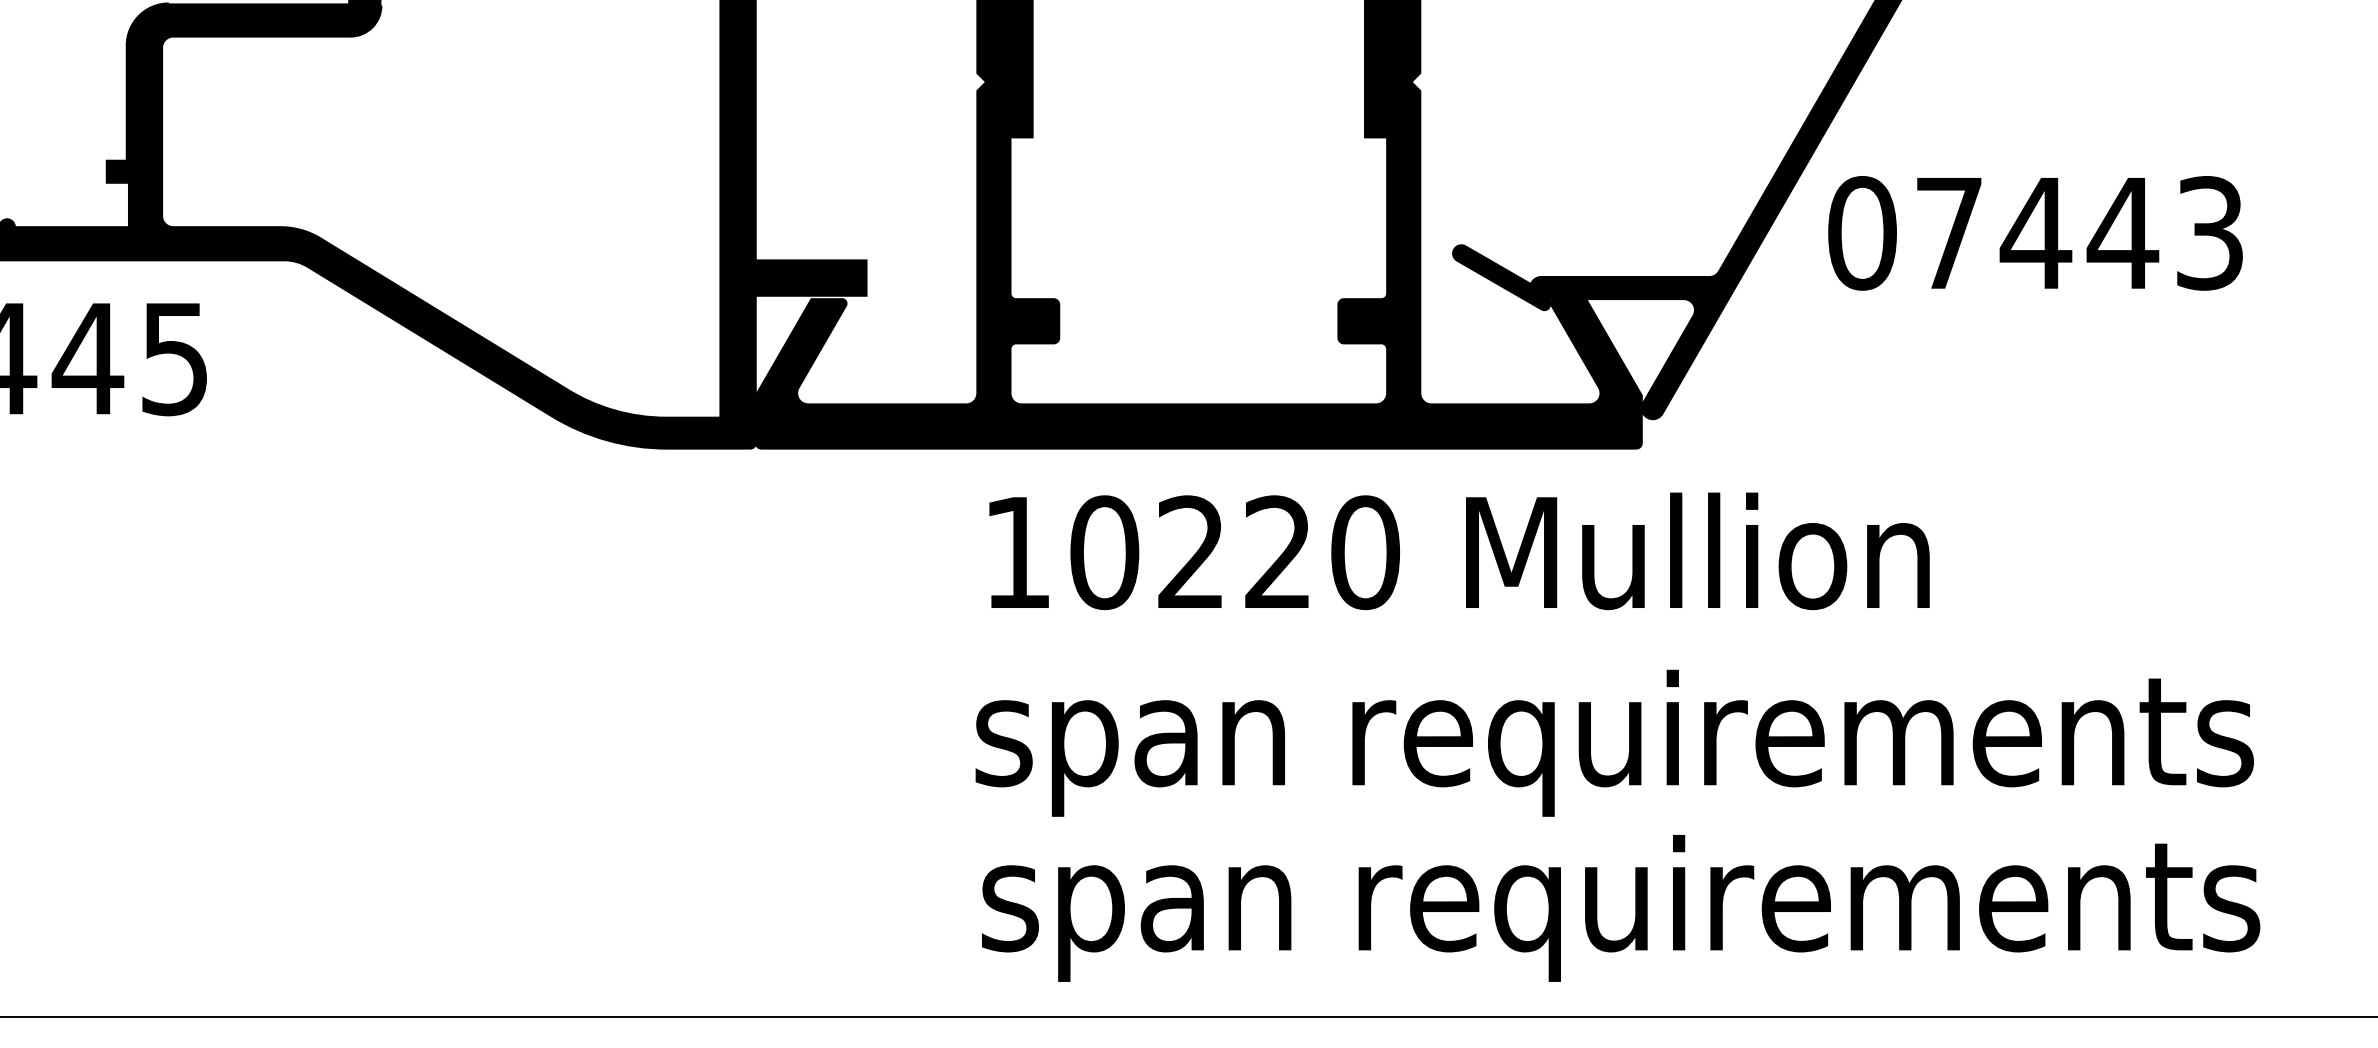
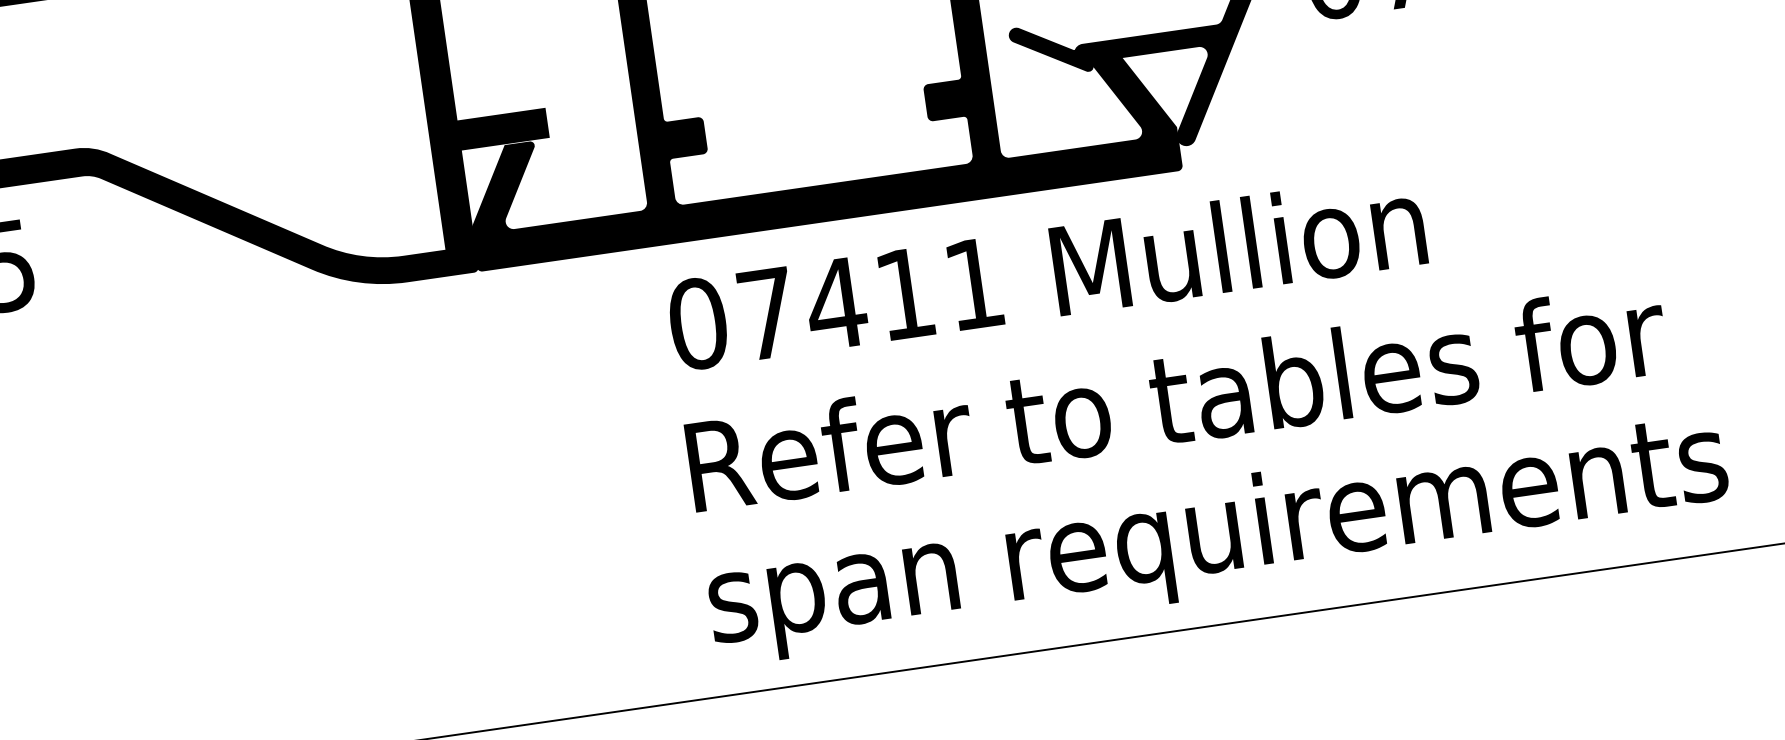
text: (1191, 552) -> (836, 303), 10220 -> 07411
text: (1614, 742) -> (1194, 406), span requirements -> Refer to tables for

